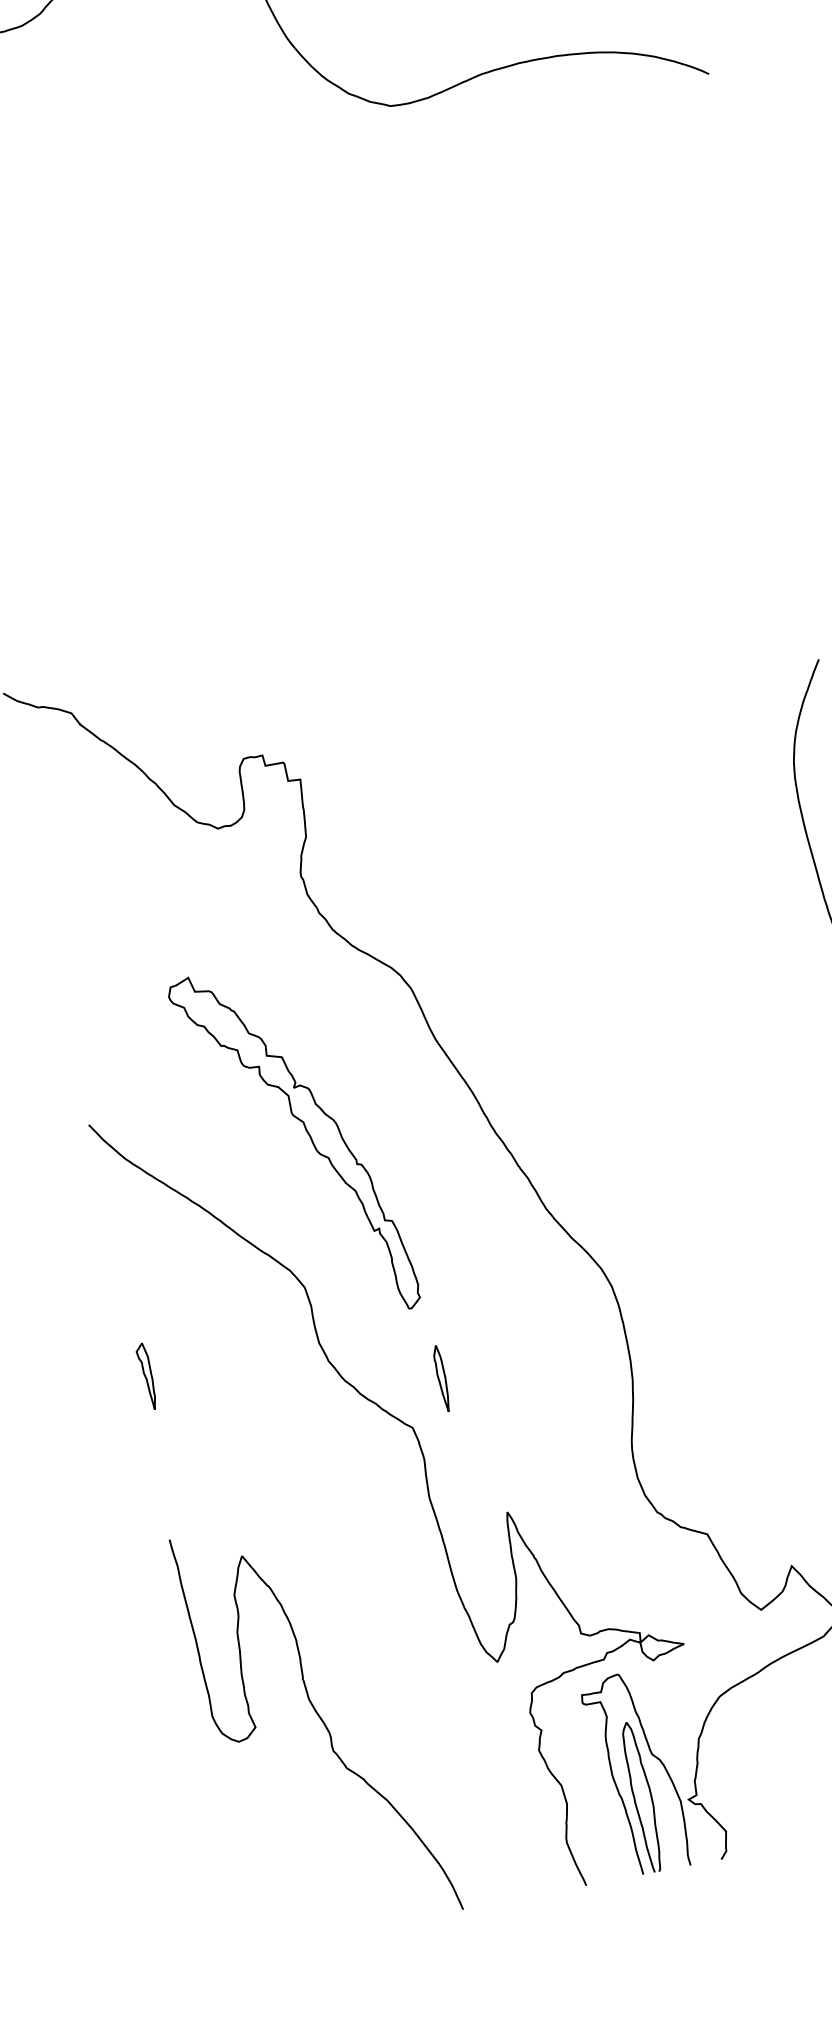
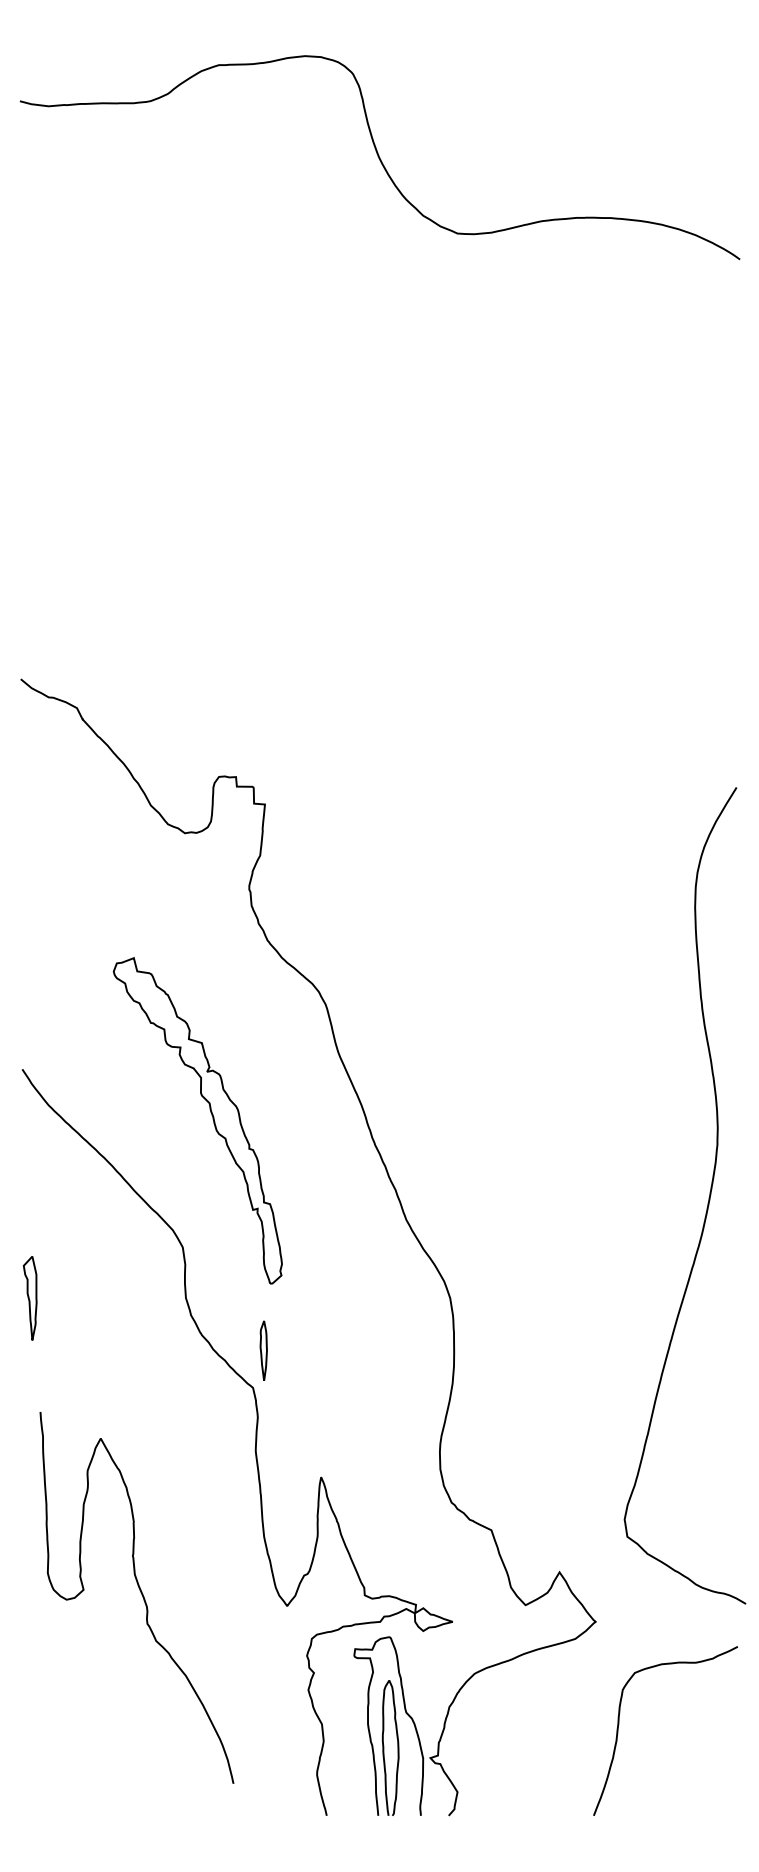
part: (145, 1375) -> (29, 1297), size x1.4
part: (441, 1378) -> (263, 1350), moved
curve: (320, 1721) -> (141, 1595), moved

